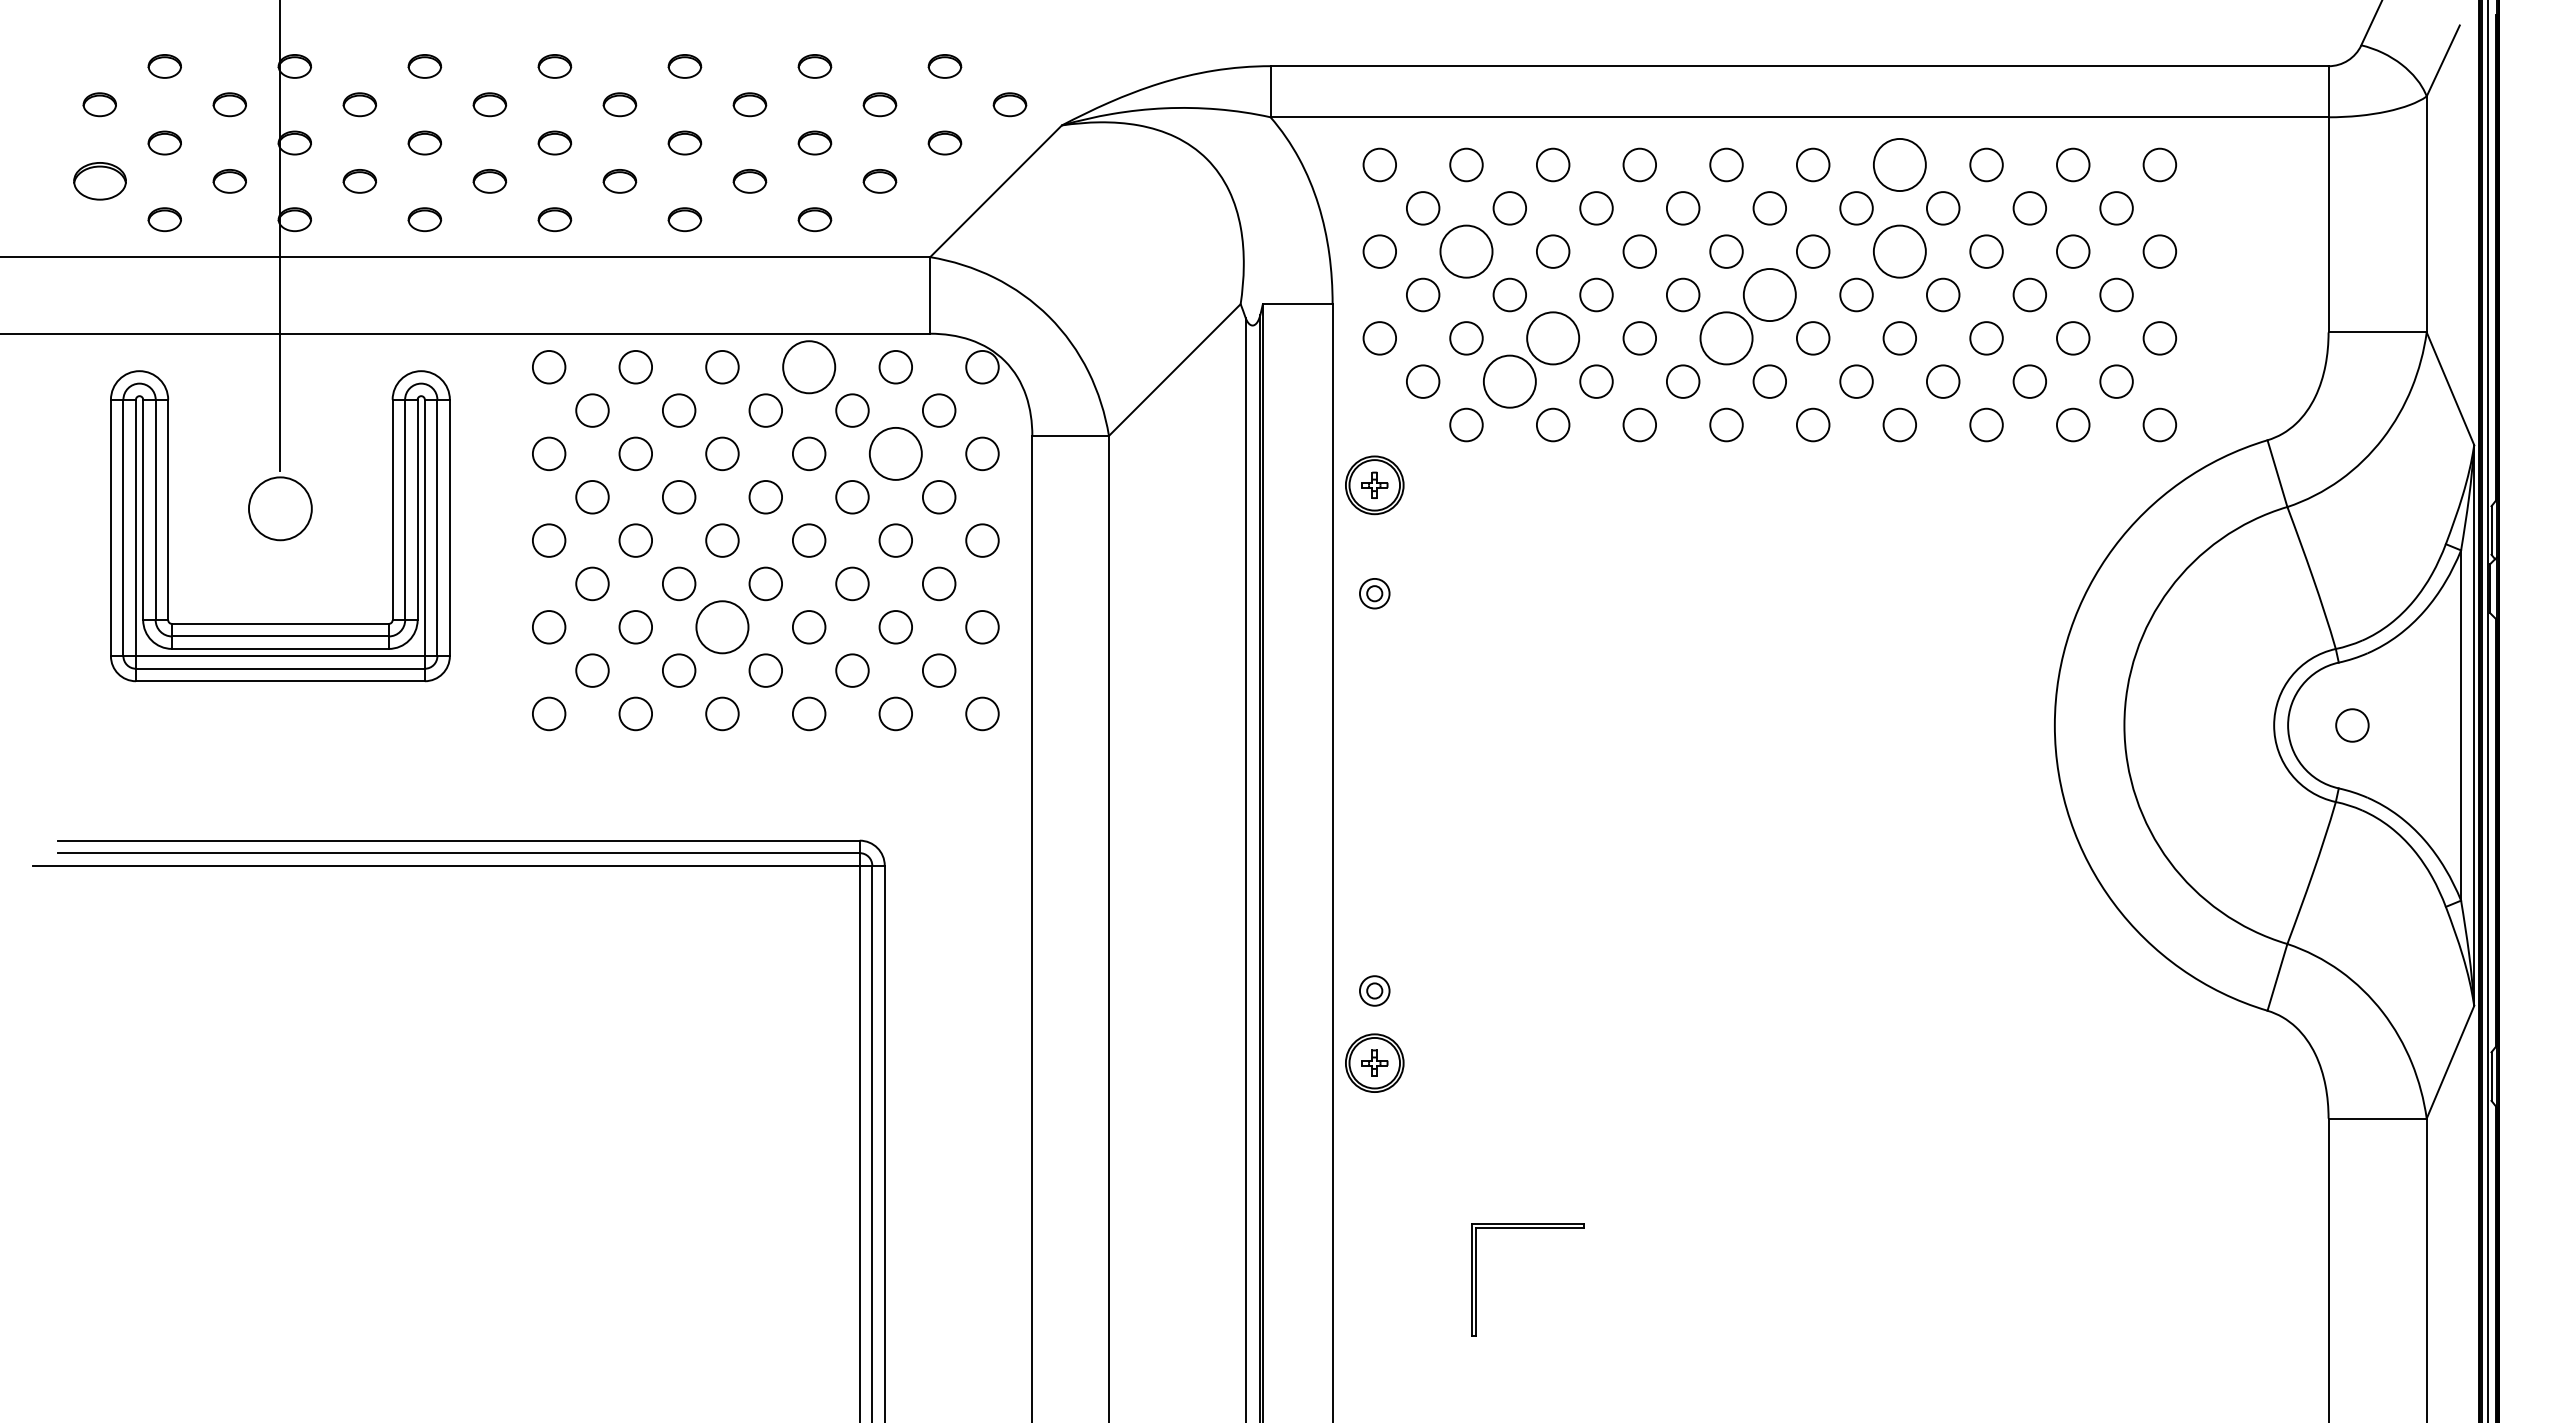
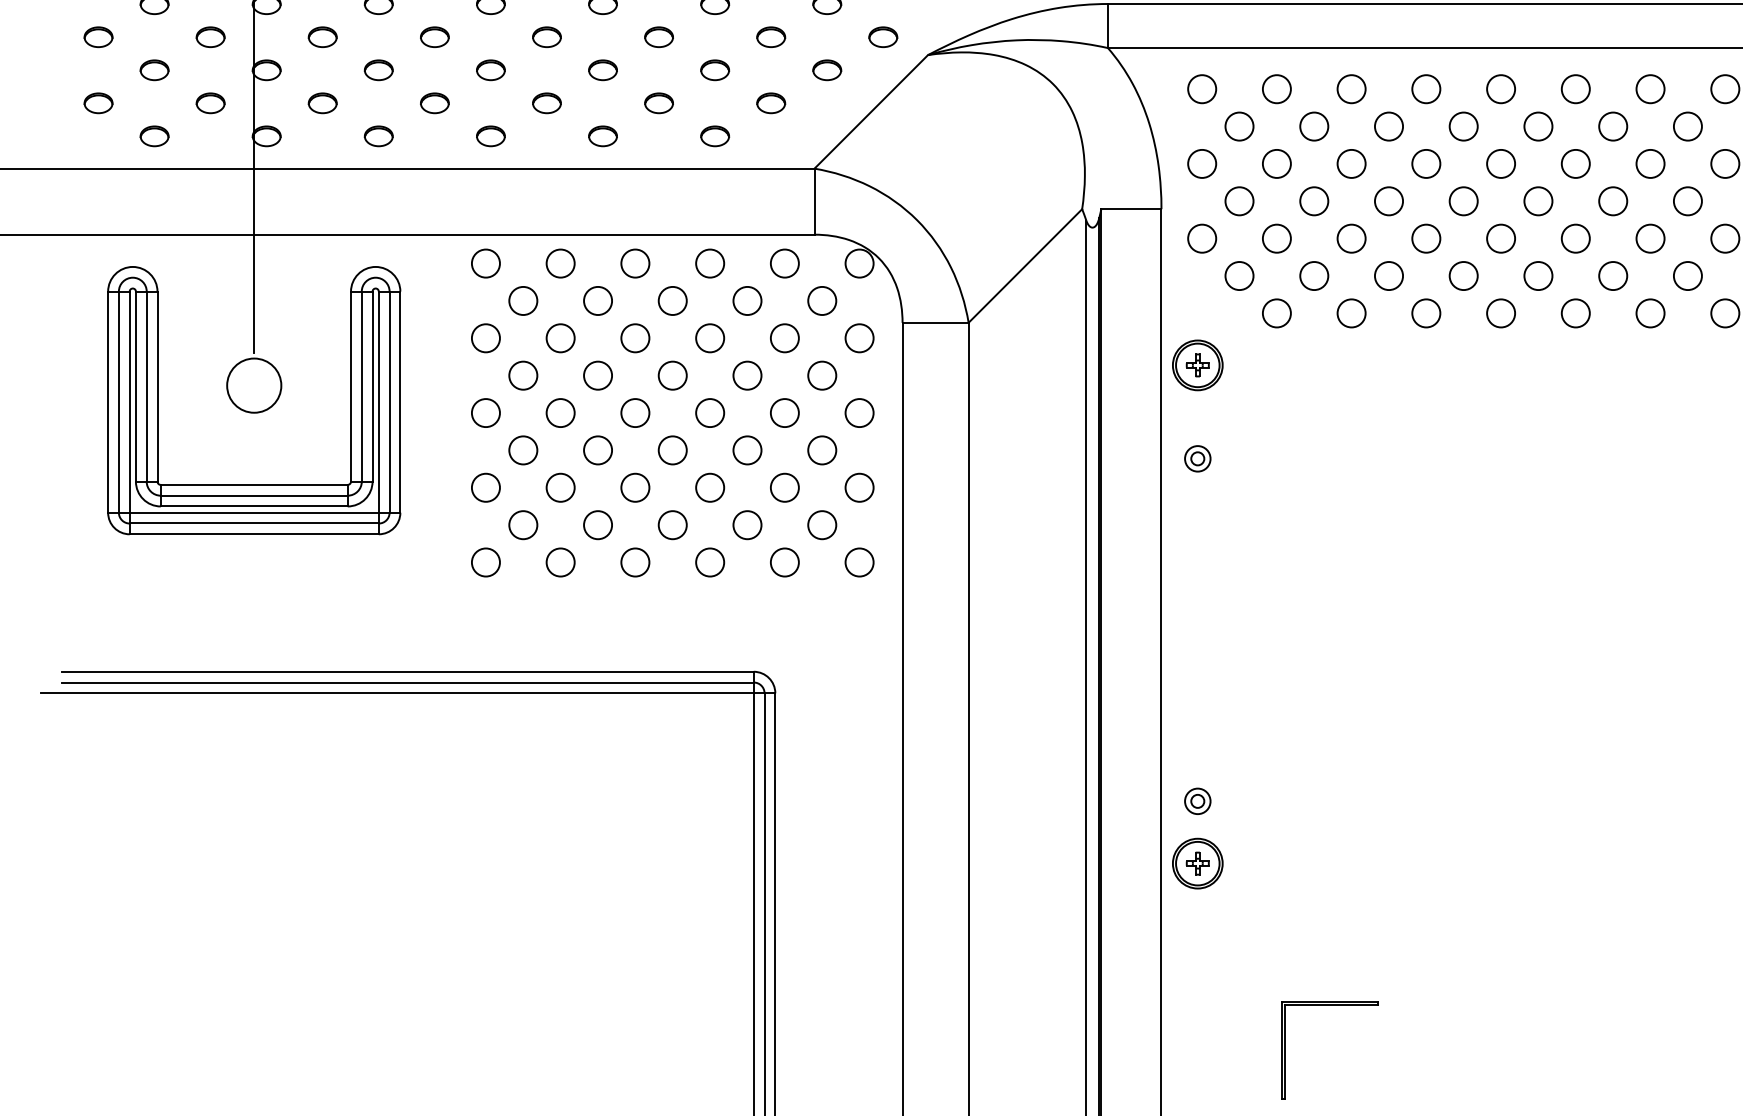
circle: (1899, 164) -> (1650, 88), size x0.62
part: (99, 181) -> (98, 103), size x0.62
circle: (1466, 251) -> (1276, 163), size x0.62
circle: (1899, 251) -> (1650, 163), size x0.62
circle: (1769, 294) -> (1538, 200), size x0.62
circle: (1552, 338) -> (1351, 238), size x0.62
circle: (1726, 338) -> (1501, 238), size x0.62
circle: (808, 366) -> (709, 262), size x0.62
circle: (1509, 381) -> (1313, 275), size x0.62
circle: (895, 453) -> (784, 337), size x0.62
circle: (722, 627) -> (635, 487), size x0.62

